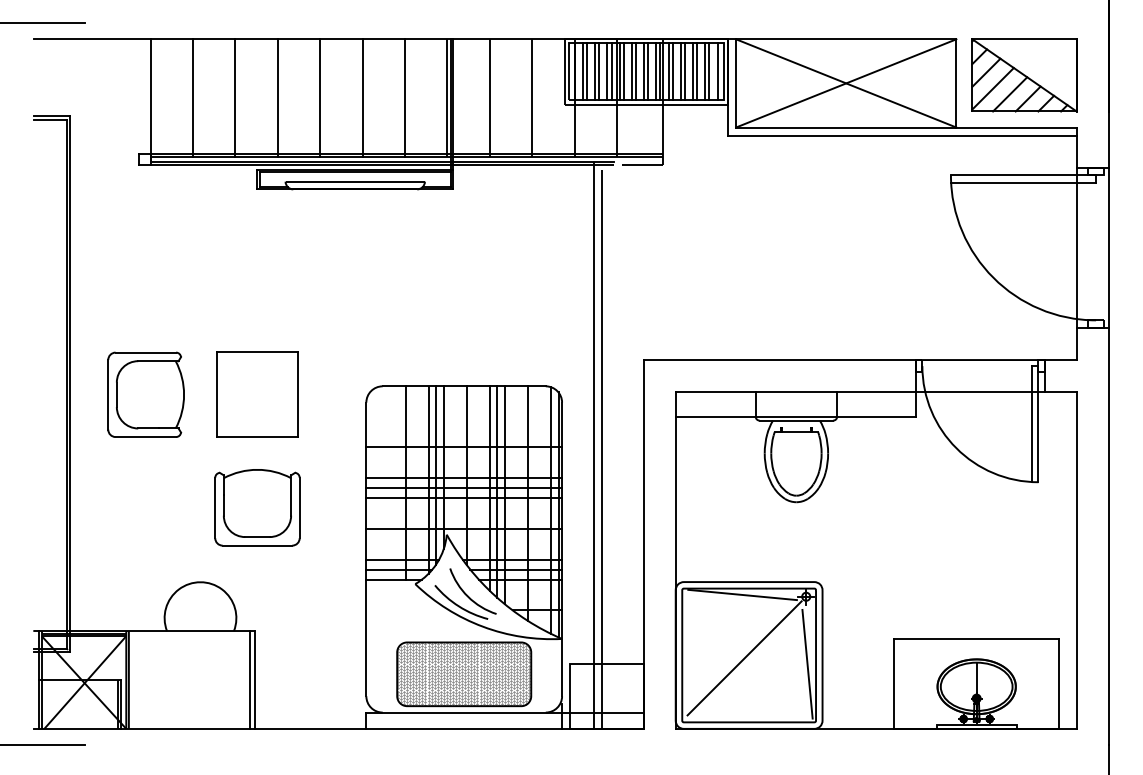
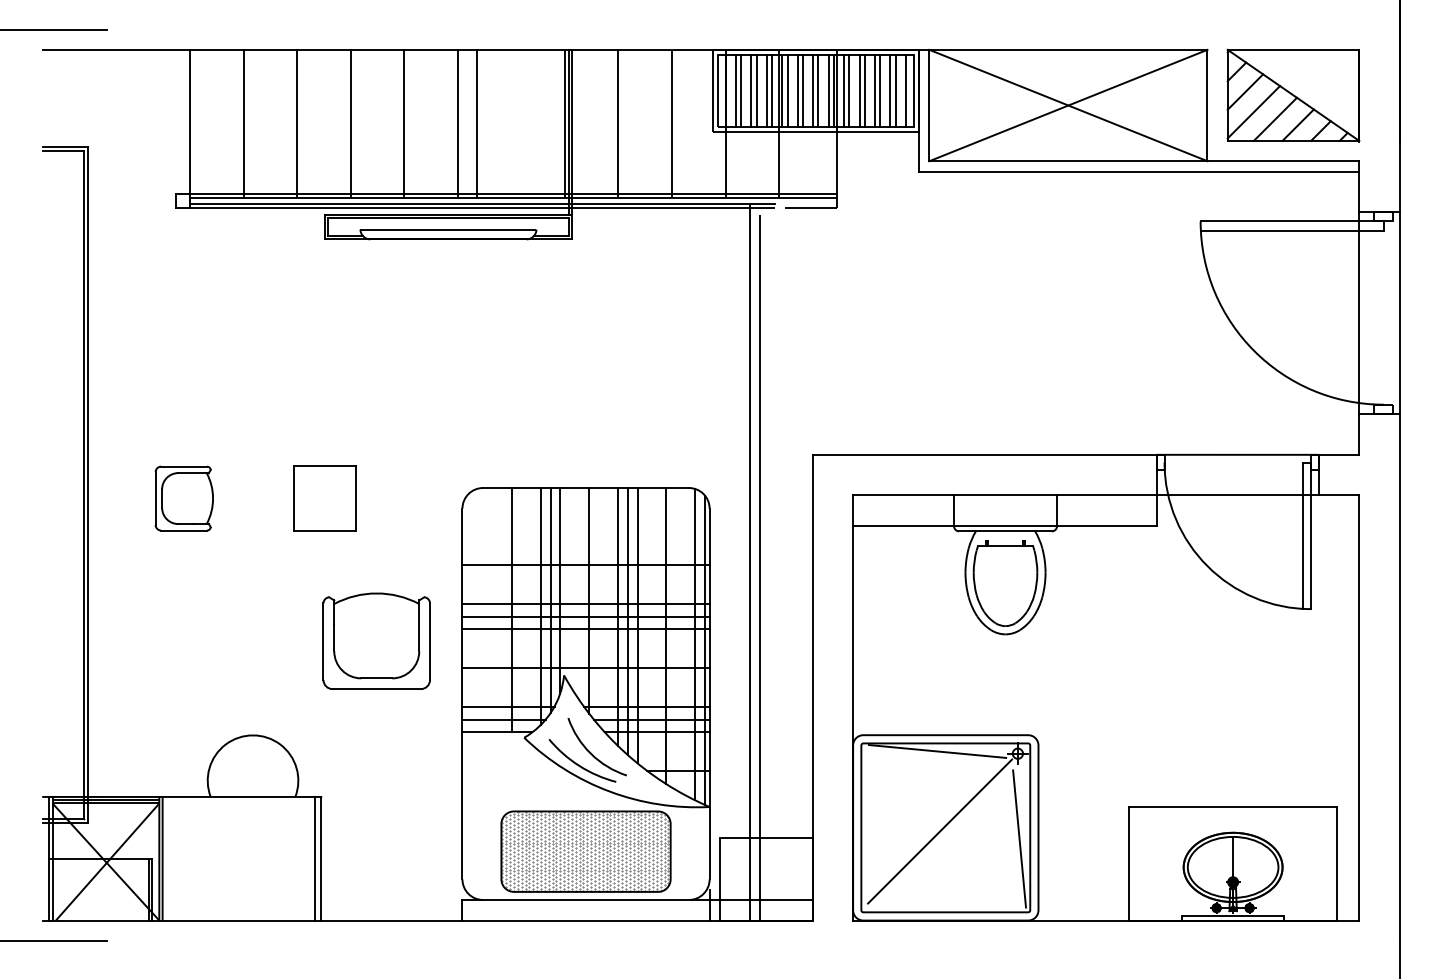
line: (405, 97) -> (477, 123), moved
part: (145, 394) -> (183, 498), size x0.6
part: (257, 394) -> (325, 498), size x0.6
part: (257, 507) -> (376, 641), moved

